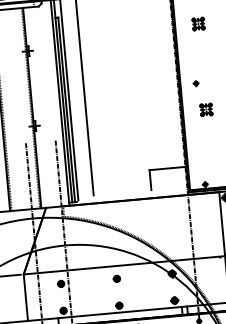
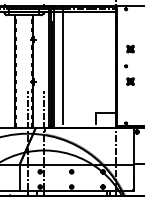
part: (198, 23) -> (130, 48), moved

